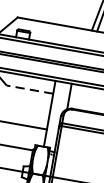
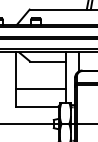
line: (30, 89) -> (48, 61), dashed -> solid

